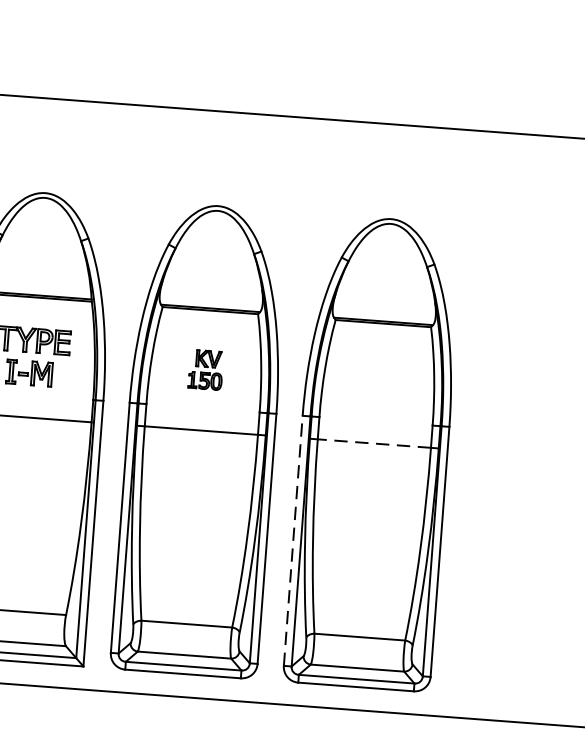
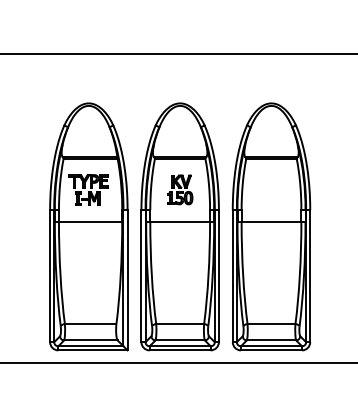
part: (206, 369) -> (180, 189), size x1.43
line: (374, 442) -> (271, 221), dashed -> solid
line: (292, 539) -> (232, 275), dashed -> solid

